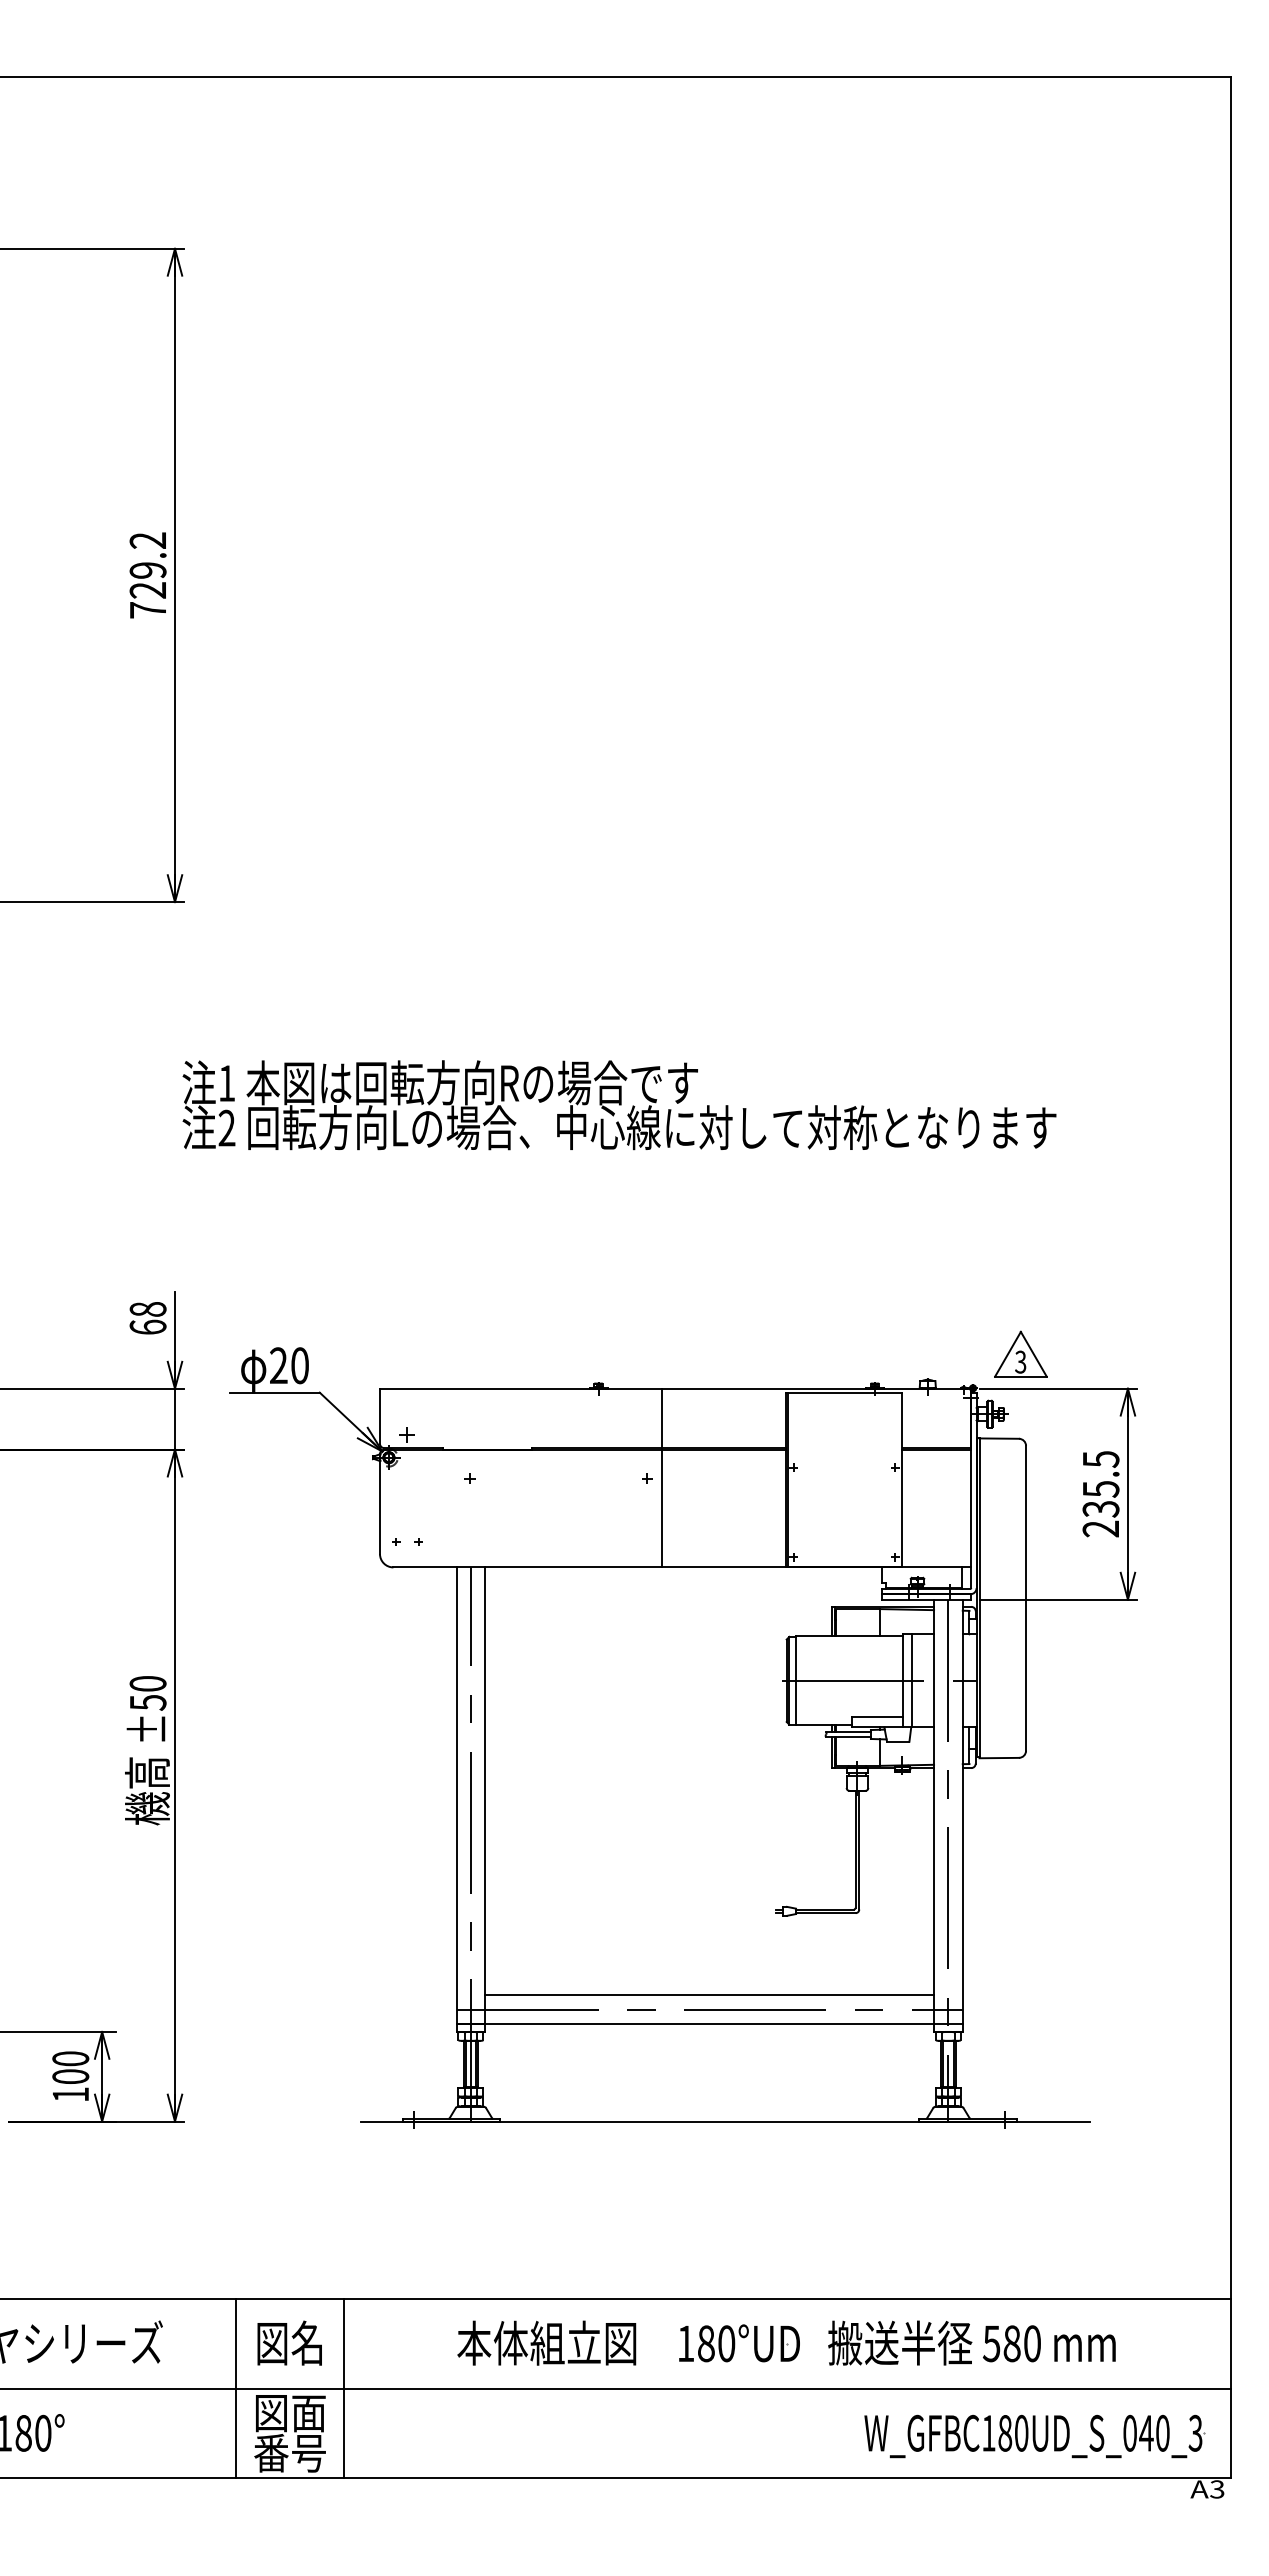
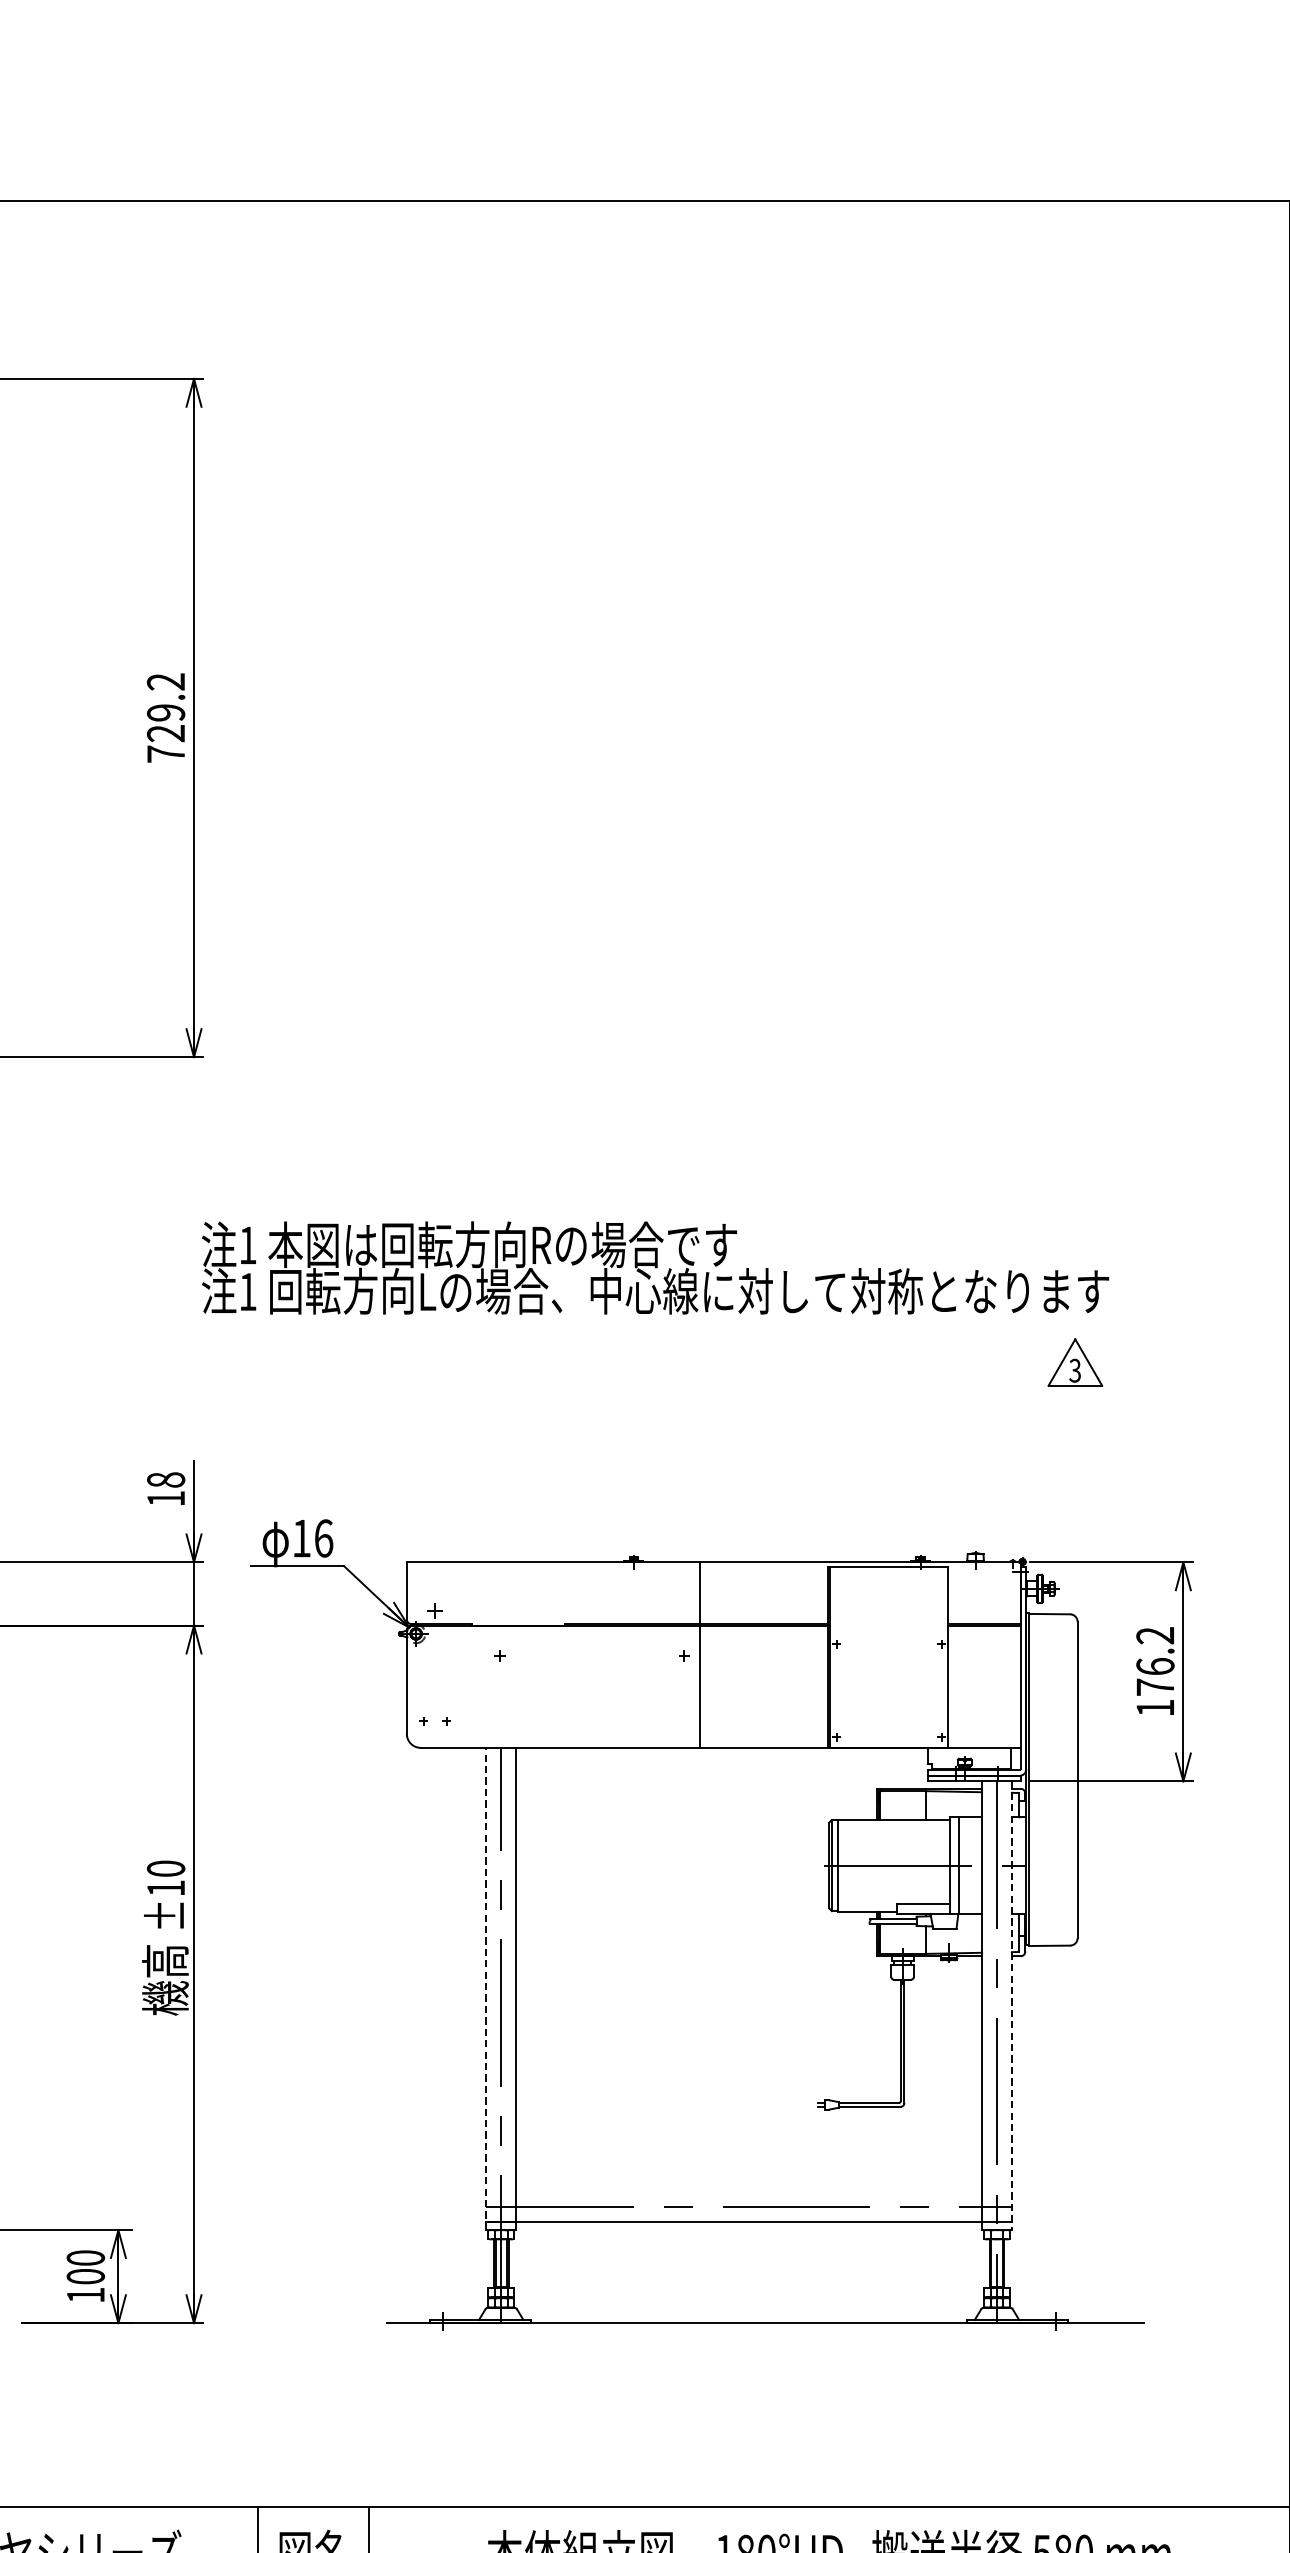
text: (226, 1127) -> (247, 1291), 2 -> 1
text: (147, 1326) -> (165, 1497), 68 -> 18
part: (1020, 1353) -> (1074, 1361), moved
text: (289, 1365) -> (312, 1538), 20 -> 16
text: (1100, 1494) -> (1154, 1672), 235.5 -> 176.2
text: (148, 1702) -> (166, 1888), ±50 -> ±10
line: (456, 1799) -> (486, 1988), solid -> dashed
line: (962, 1816) -> (1011, 2006), solid -> dashed
line: (709, 1995) -> (748, 2192), removed

